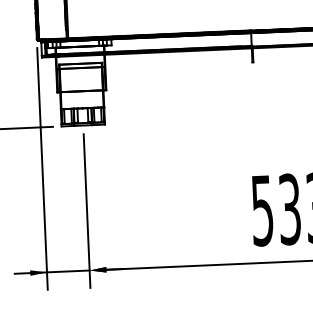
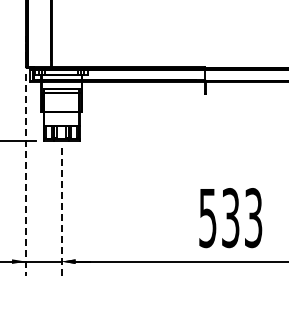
line: (43, 169) -> (26, 175), solid -> dashed
line: (86, 211) -> (61, 212), solid -> dashed

